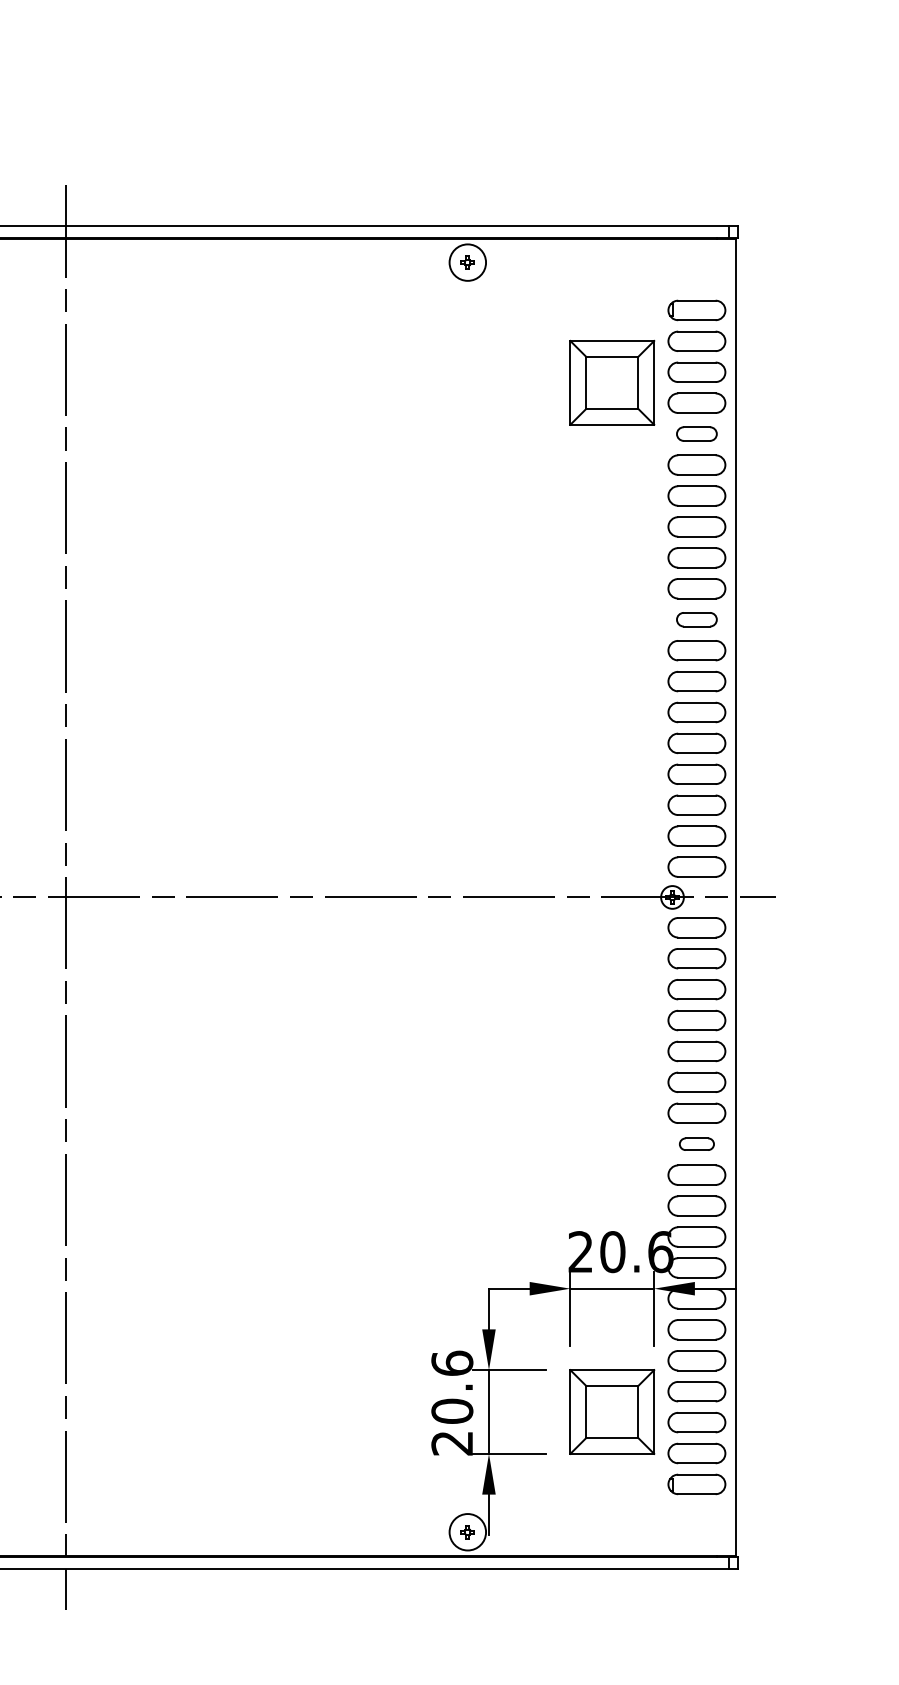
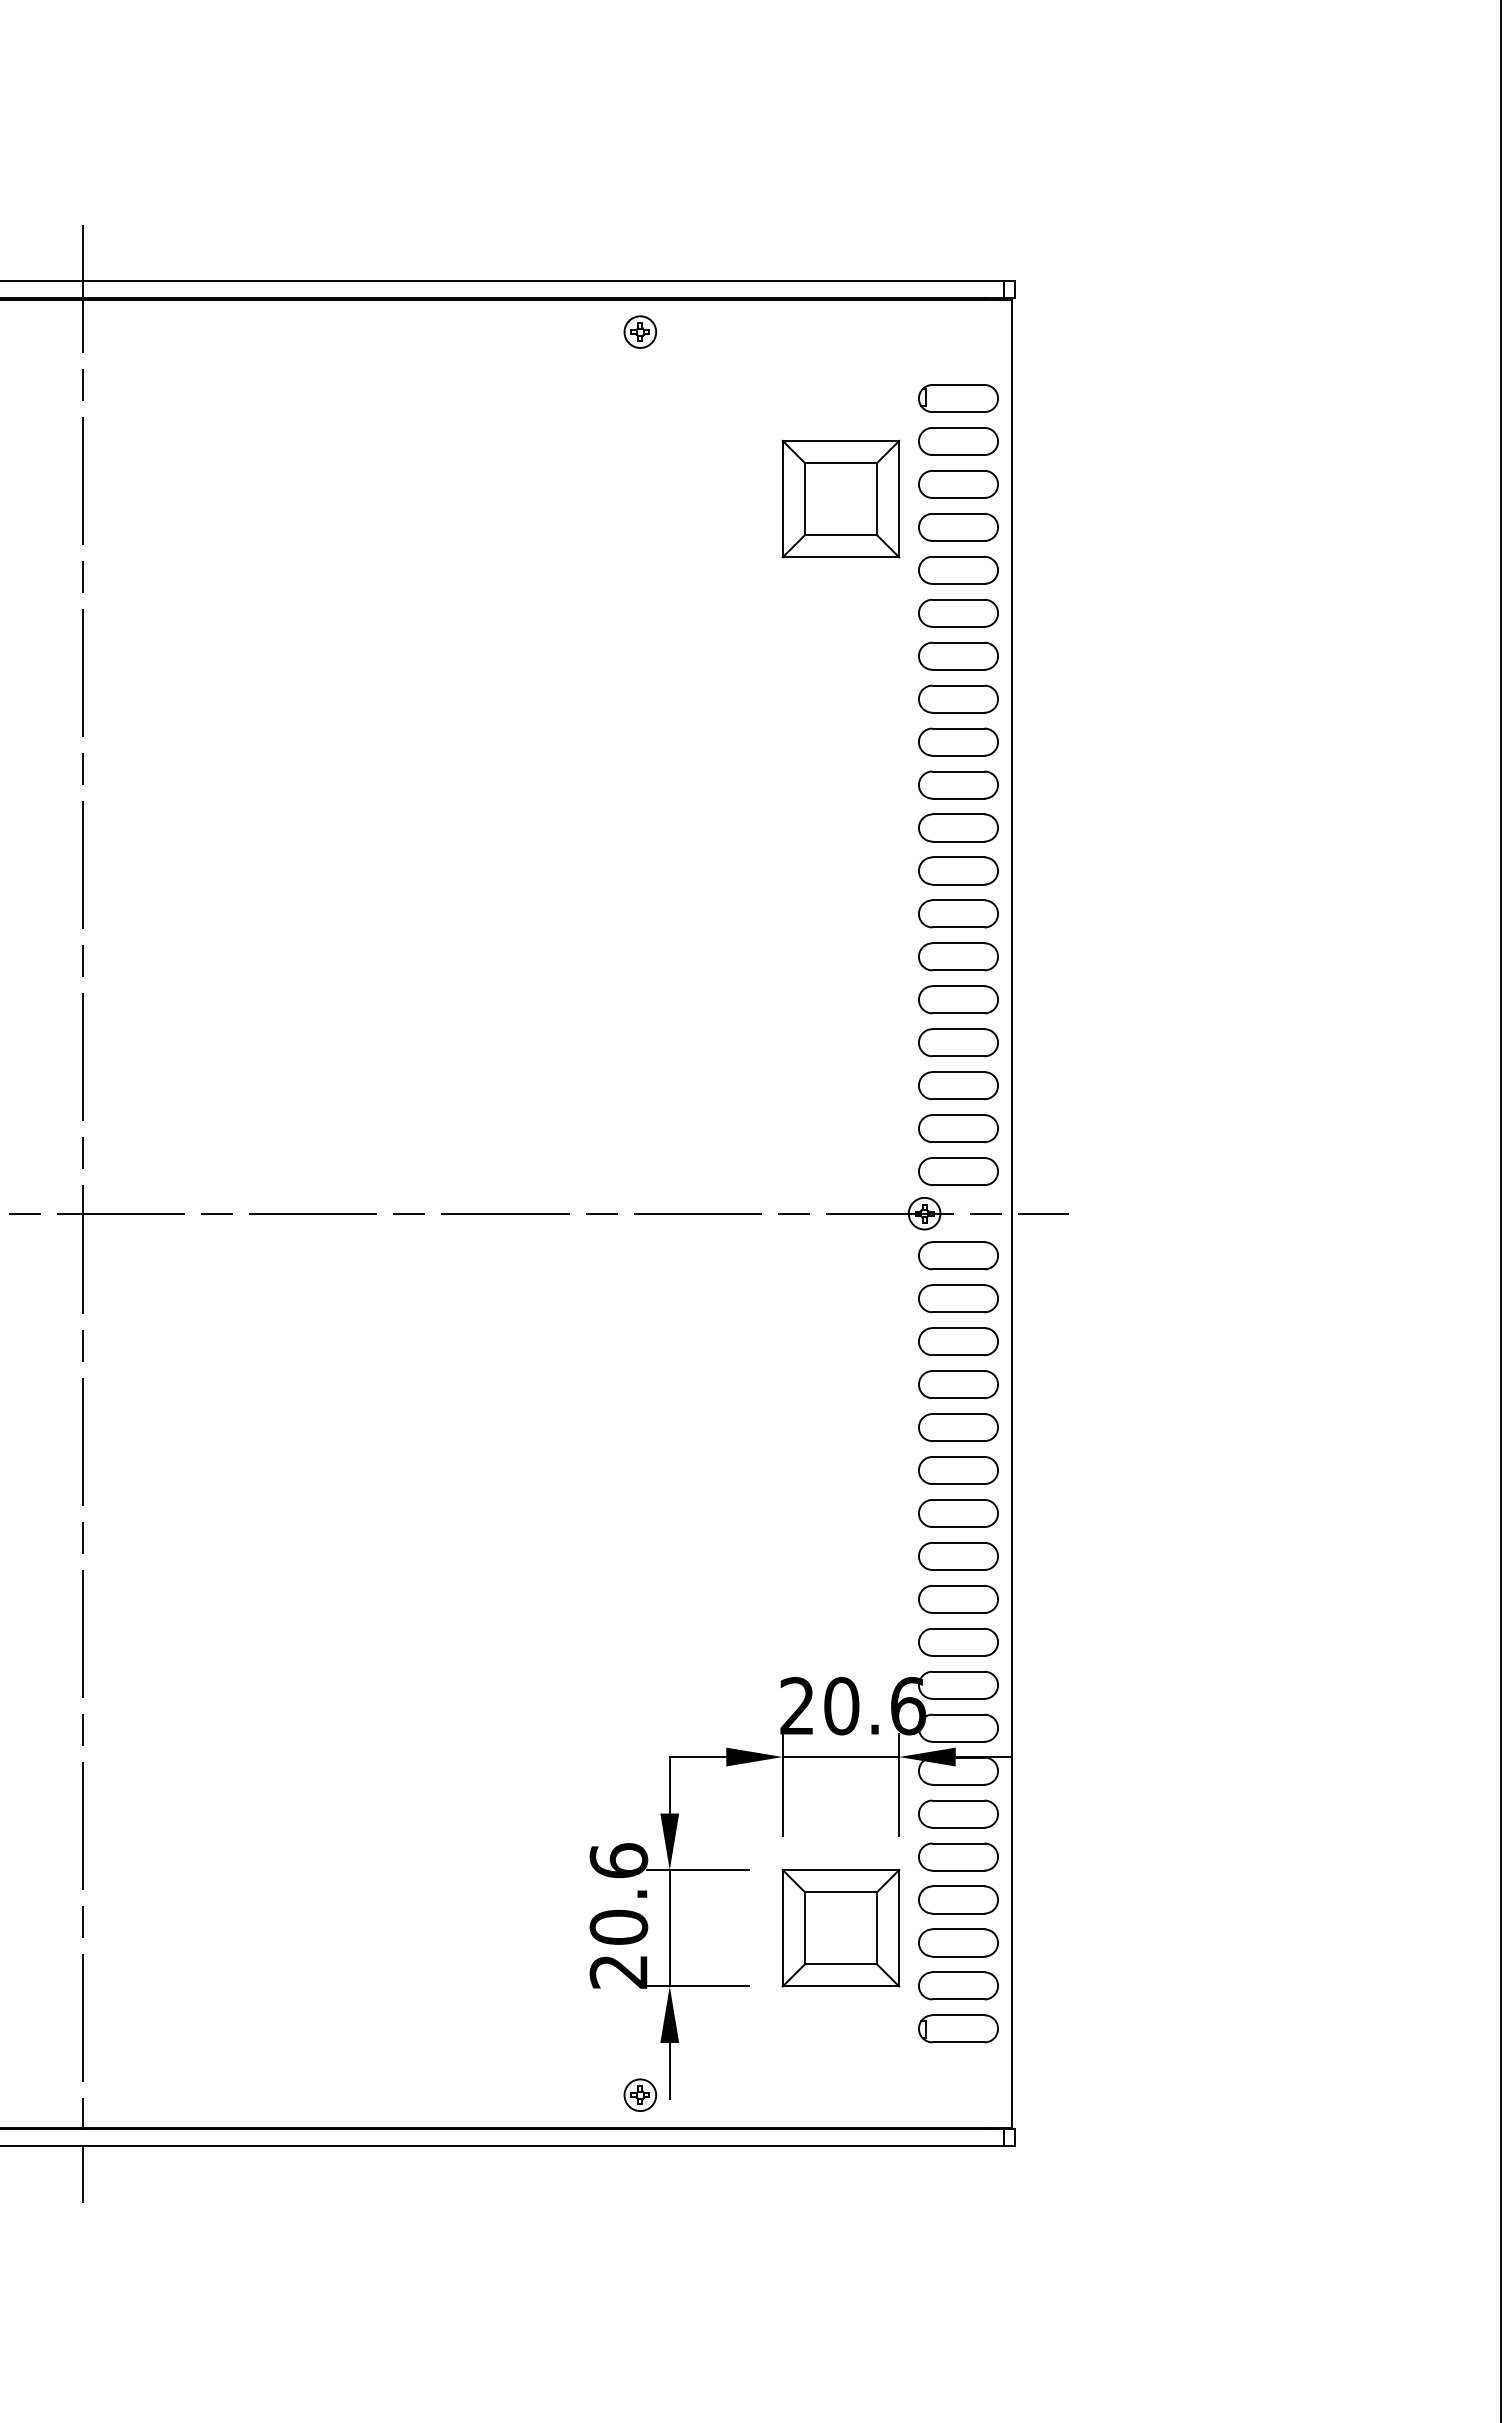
circle: (467, 262) -> (640, 331), size x0.62
part: (696, 433) -> (958, 569), size x1.43
part: (696, 619) -> (958, 827), size x1.43
part: (696, 1144) -> (958, 1556), size x1.67
circle: (467, 1532) -> (640, 2095), size x0.62

